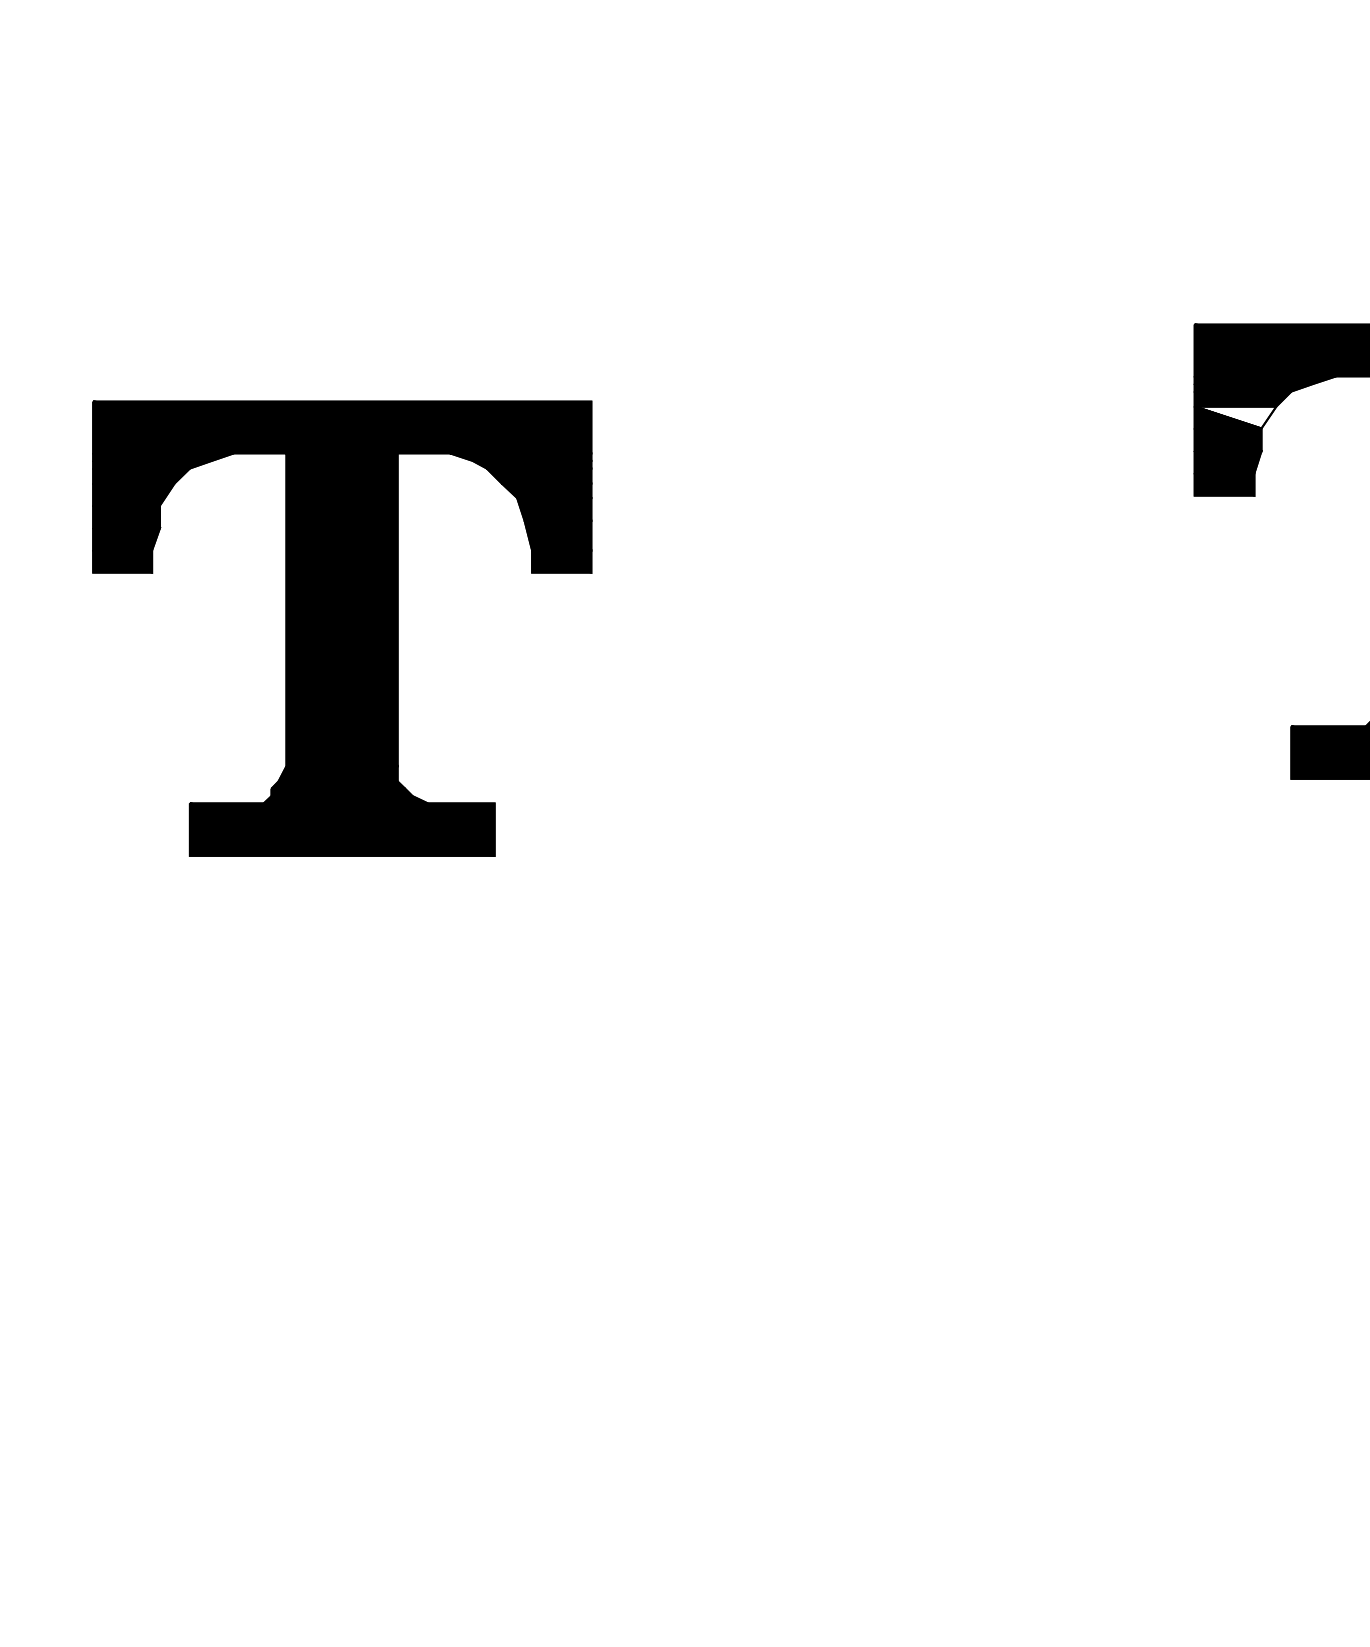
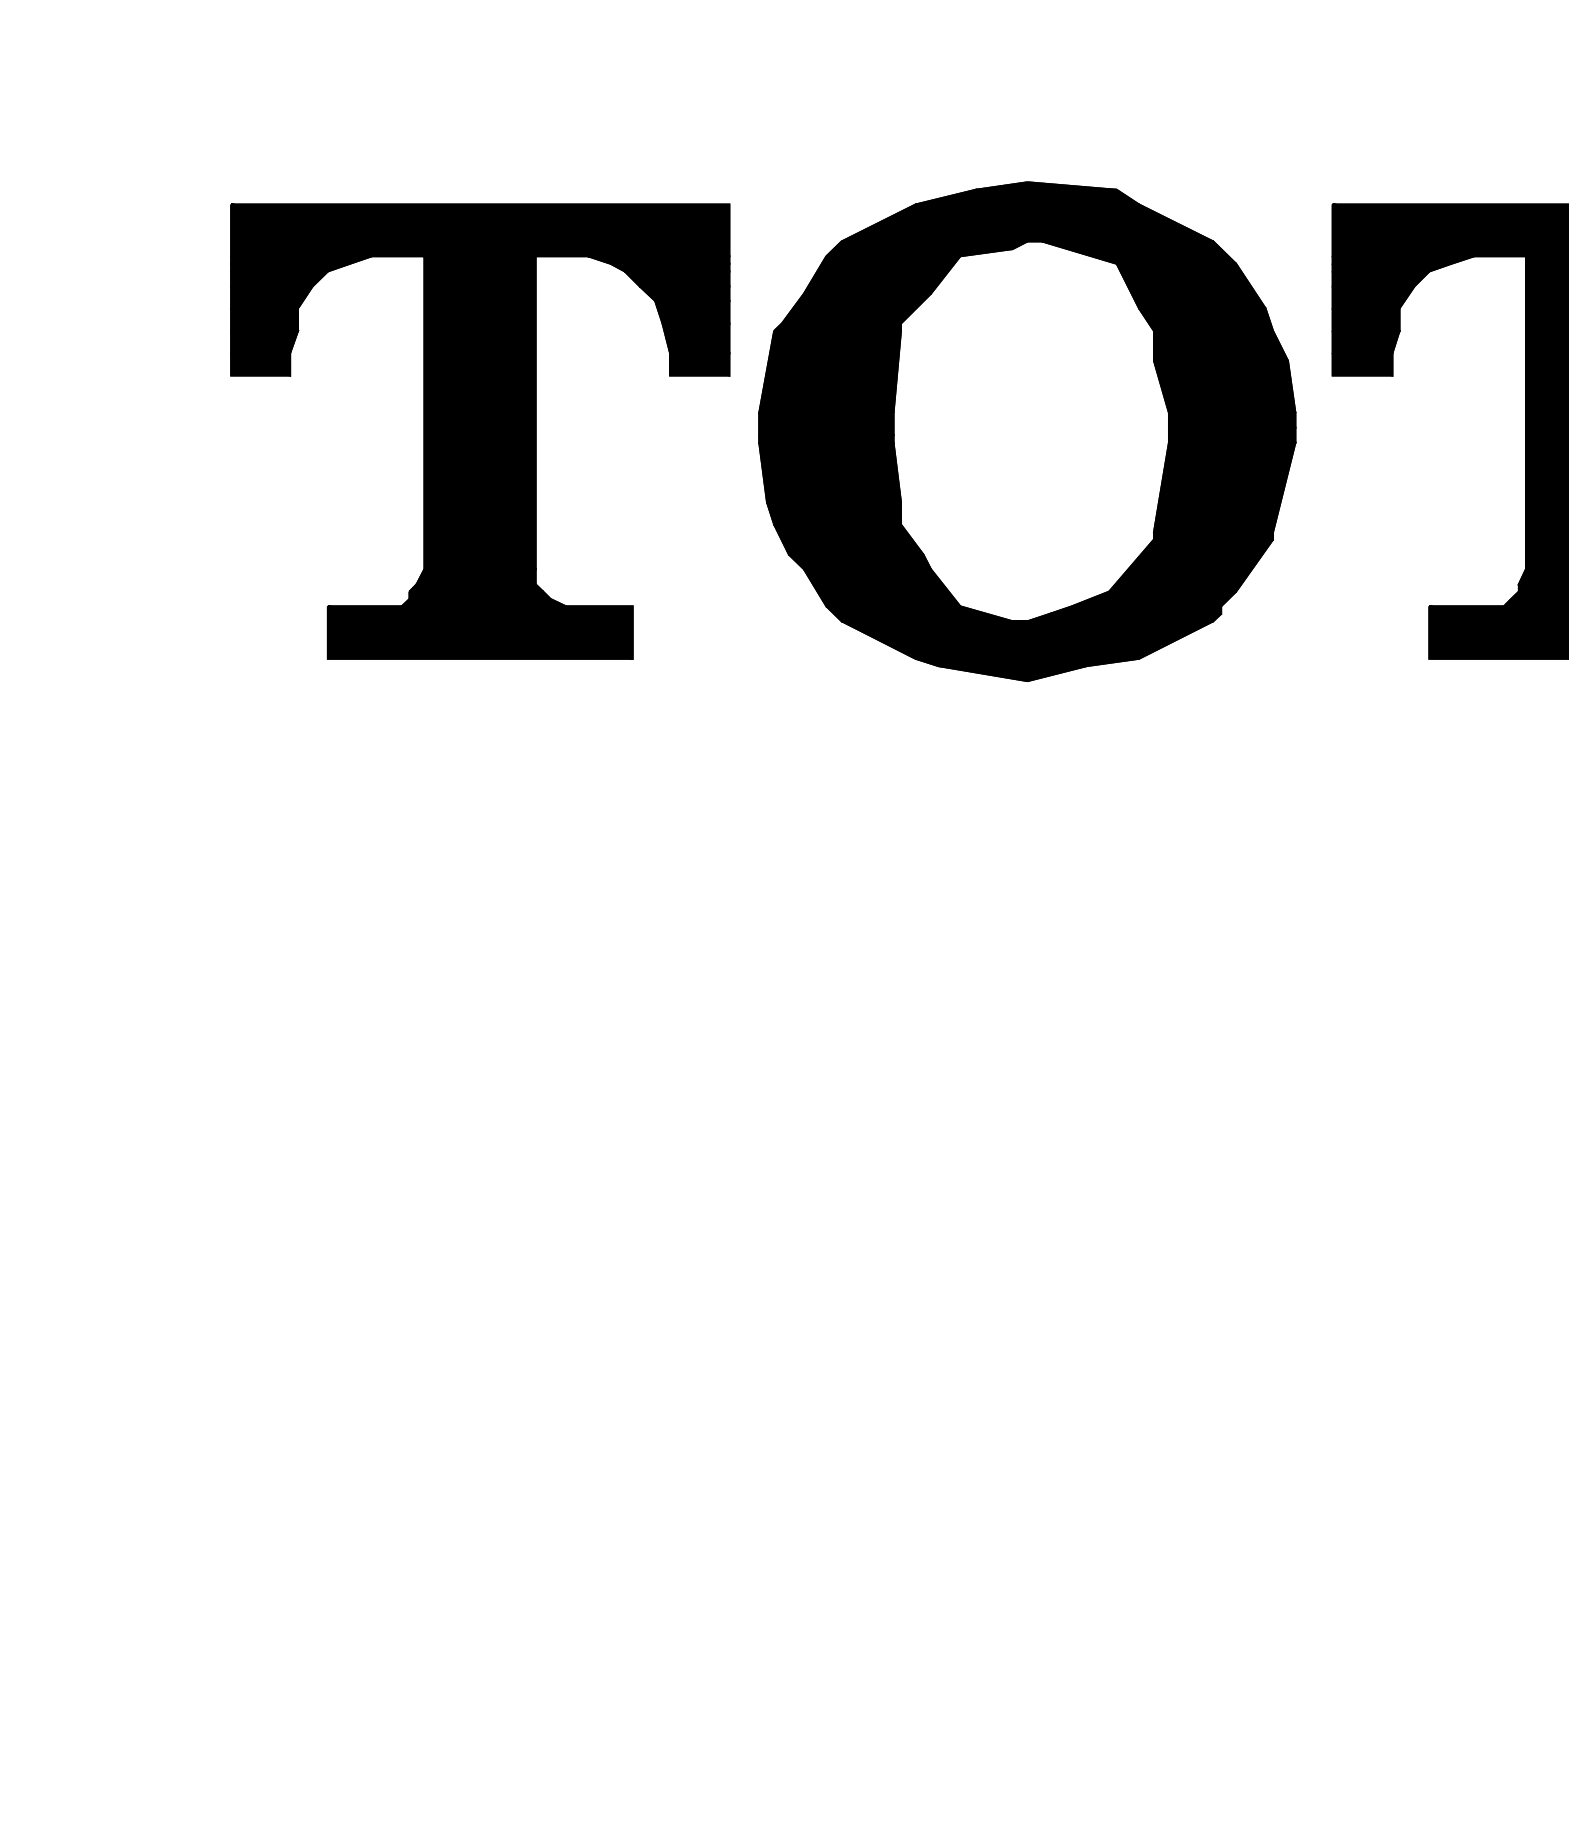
fill: (1235, 417) -> (1373, 297), added
part: (889, 551) -> (1027, 431), added
part: (342, 628) -> (480, 431), moved

